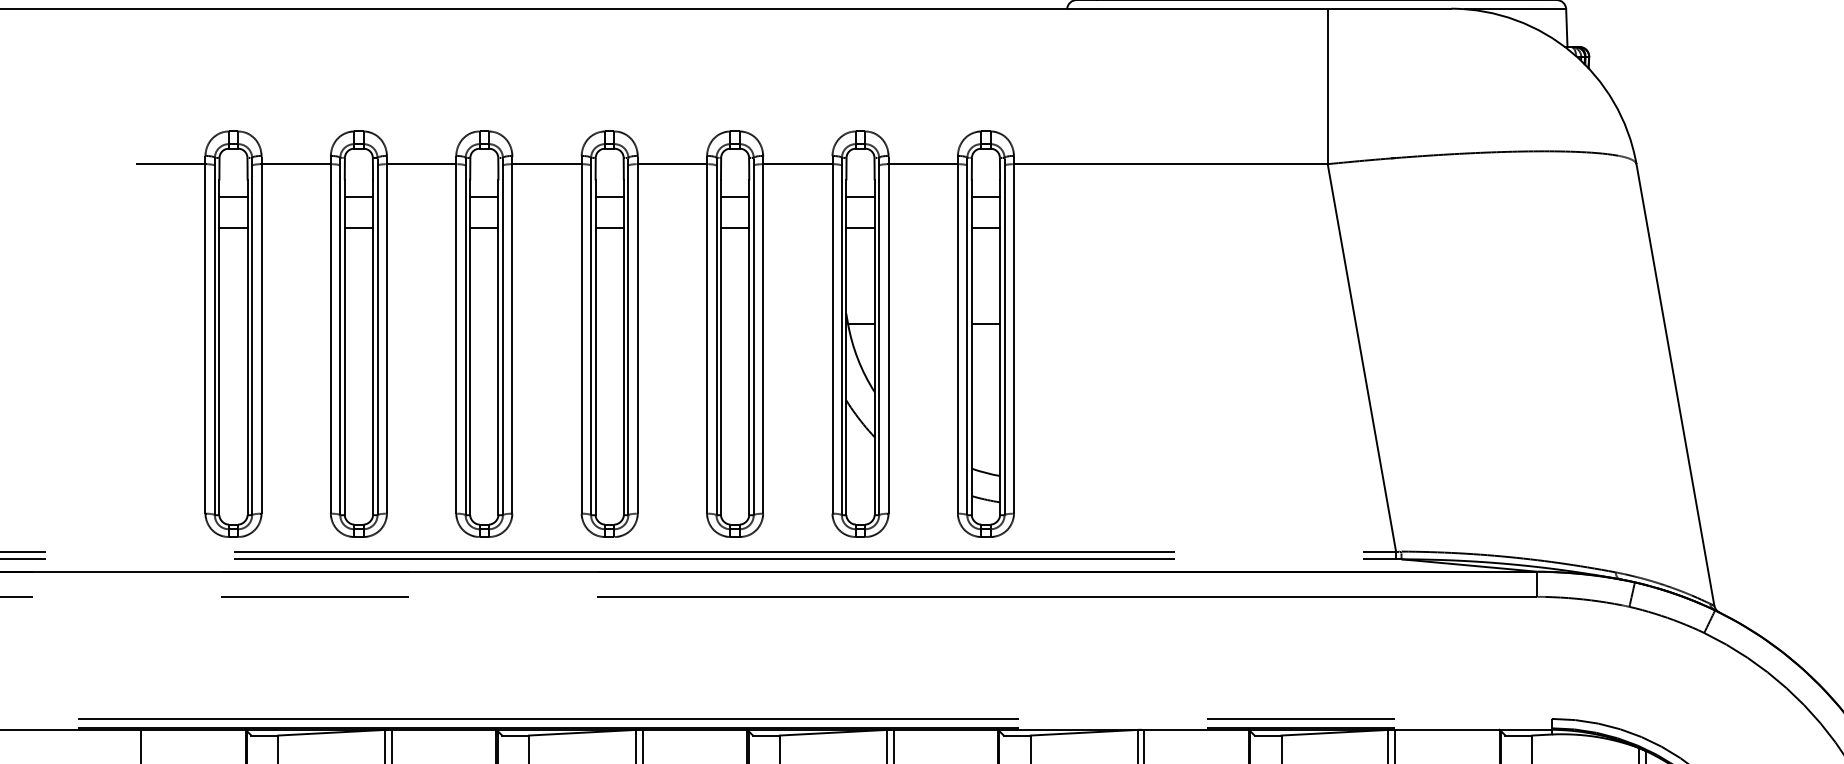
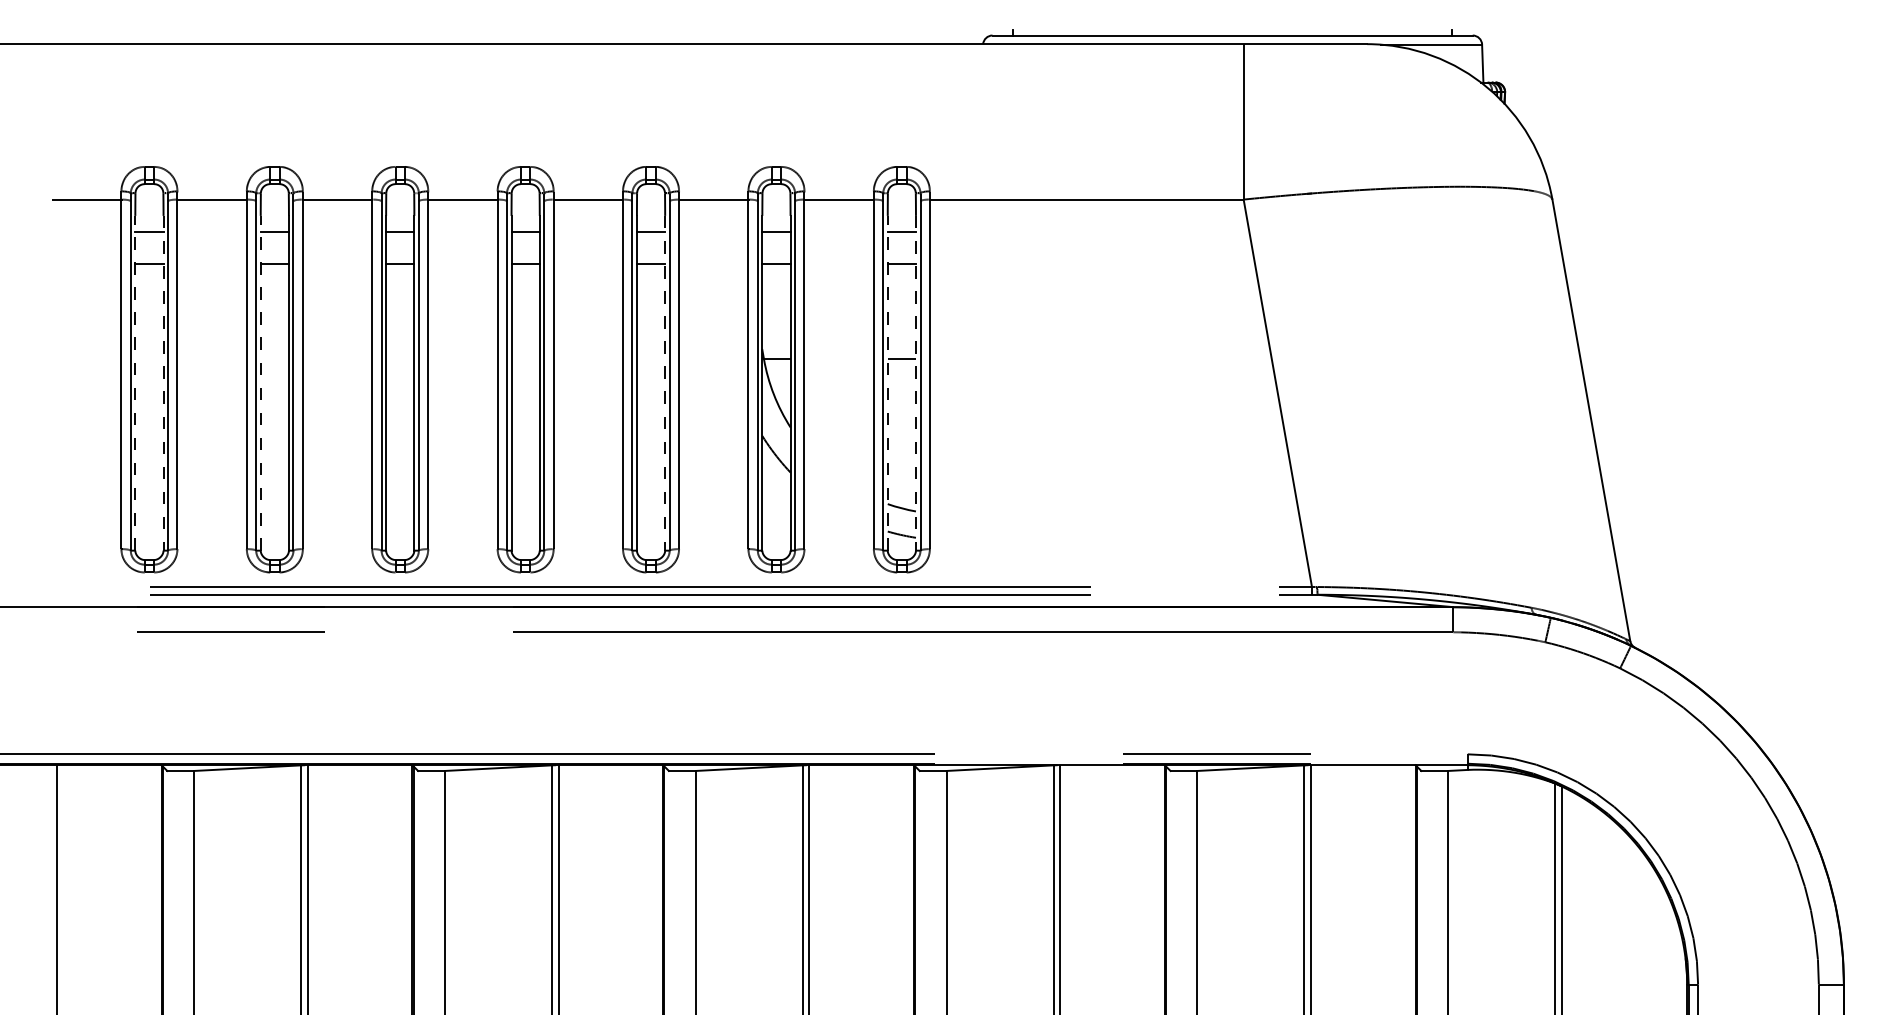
line: (219, 347) -> (135, 382), solid -> dashed
line: (344, 347) -> (260, 382), solid -> dashed
line: (971, 347) -> (887, 382), solid -> dashed
line: (247, 348) -> (163, 383), solid -> dashed
line: (749, 348) -> (665, 383), solid -> dashed
line: (999, 348) -> (915, 383), solid -> dashed

